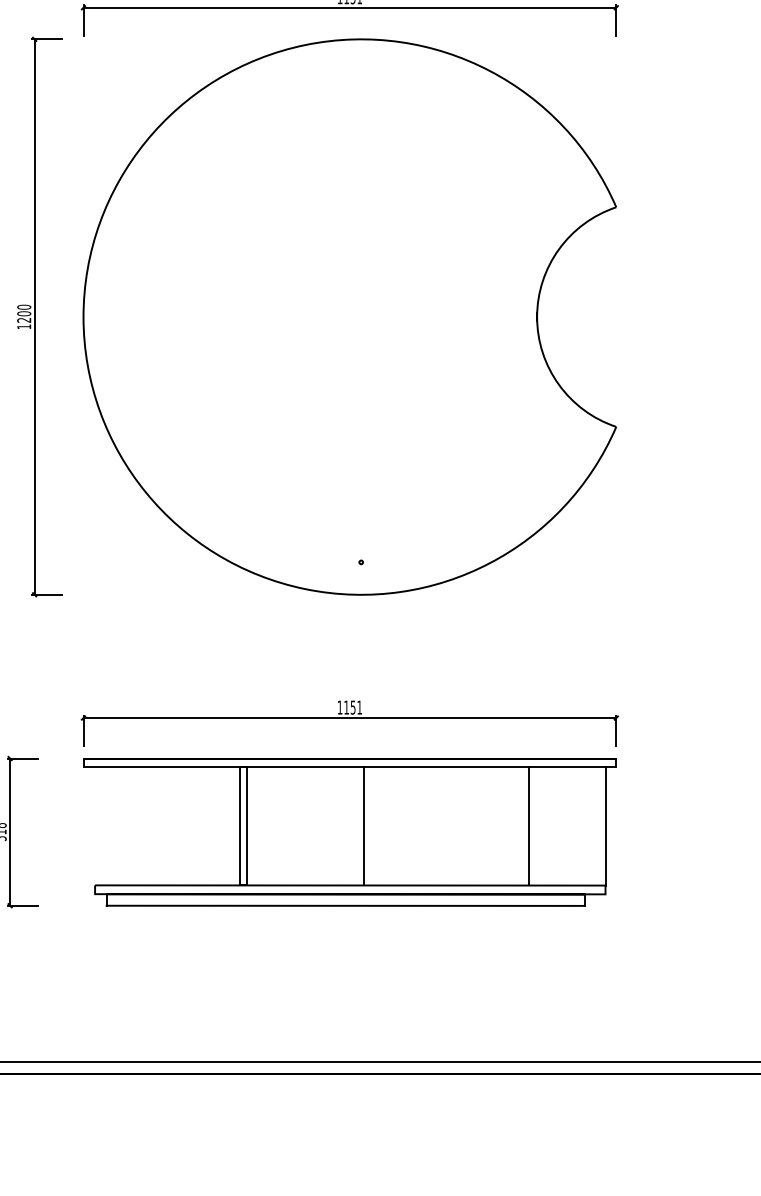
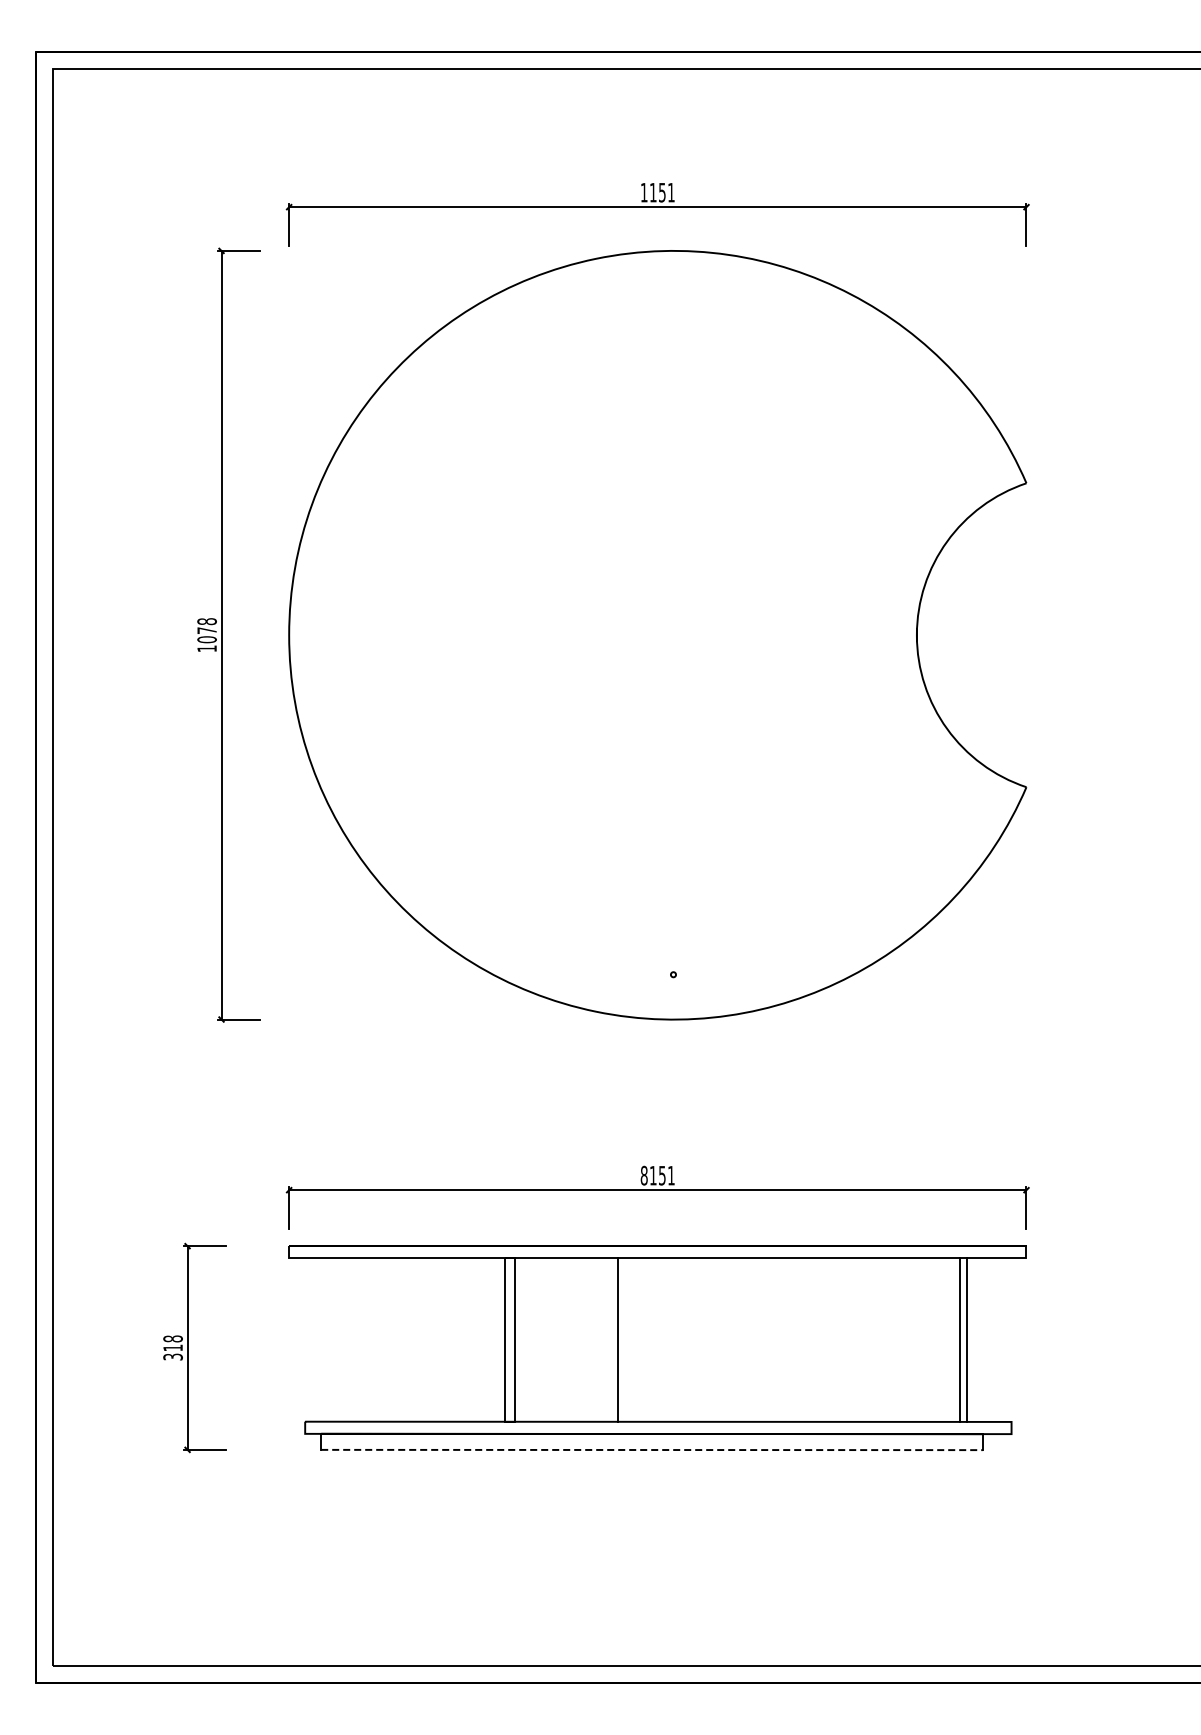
text: (23, 313) -> (206, 630), 1200 -> 1078
text: (339, 707) -> (643, 1175), 1151 -> 8151
line: (364, 825) -> (618, 1339), moved
line: (528, 825) -> (960, 1339), moved
line: (605, 825) -> (966, 1339), moved
line: (346, 906) -> (652, 1450), solid -> dashed

